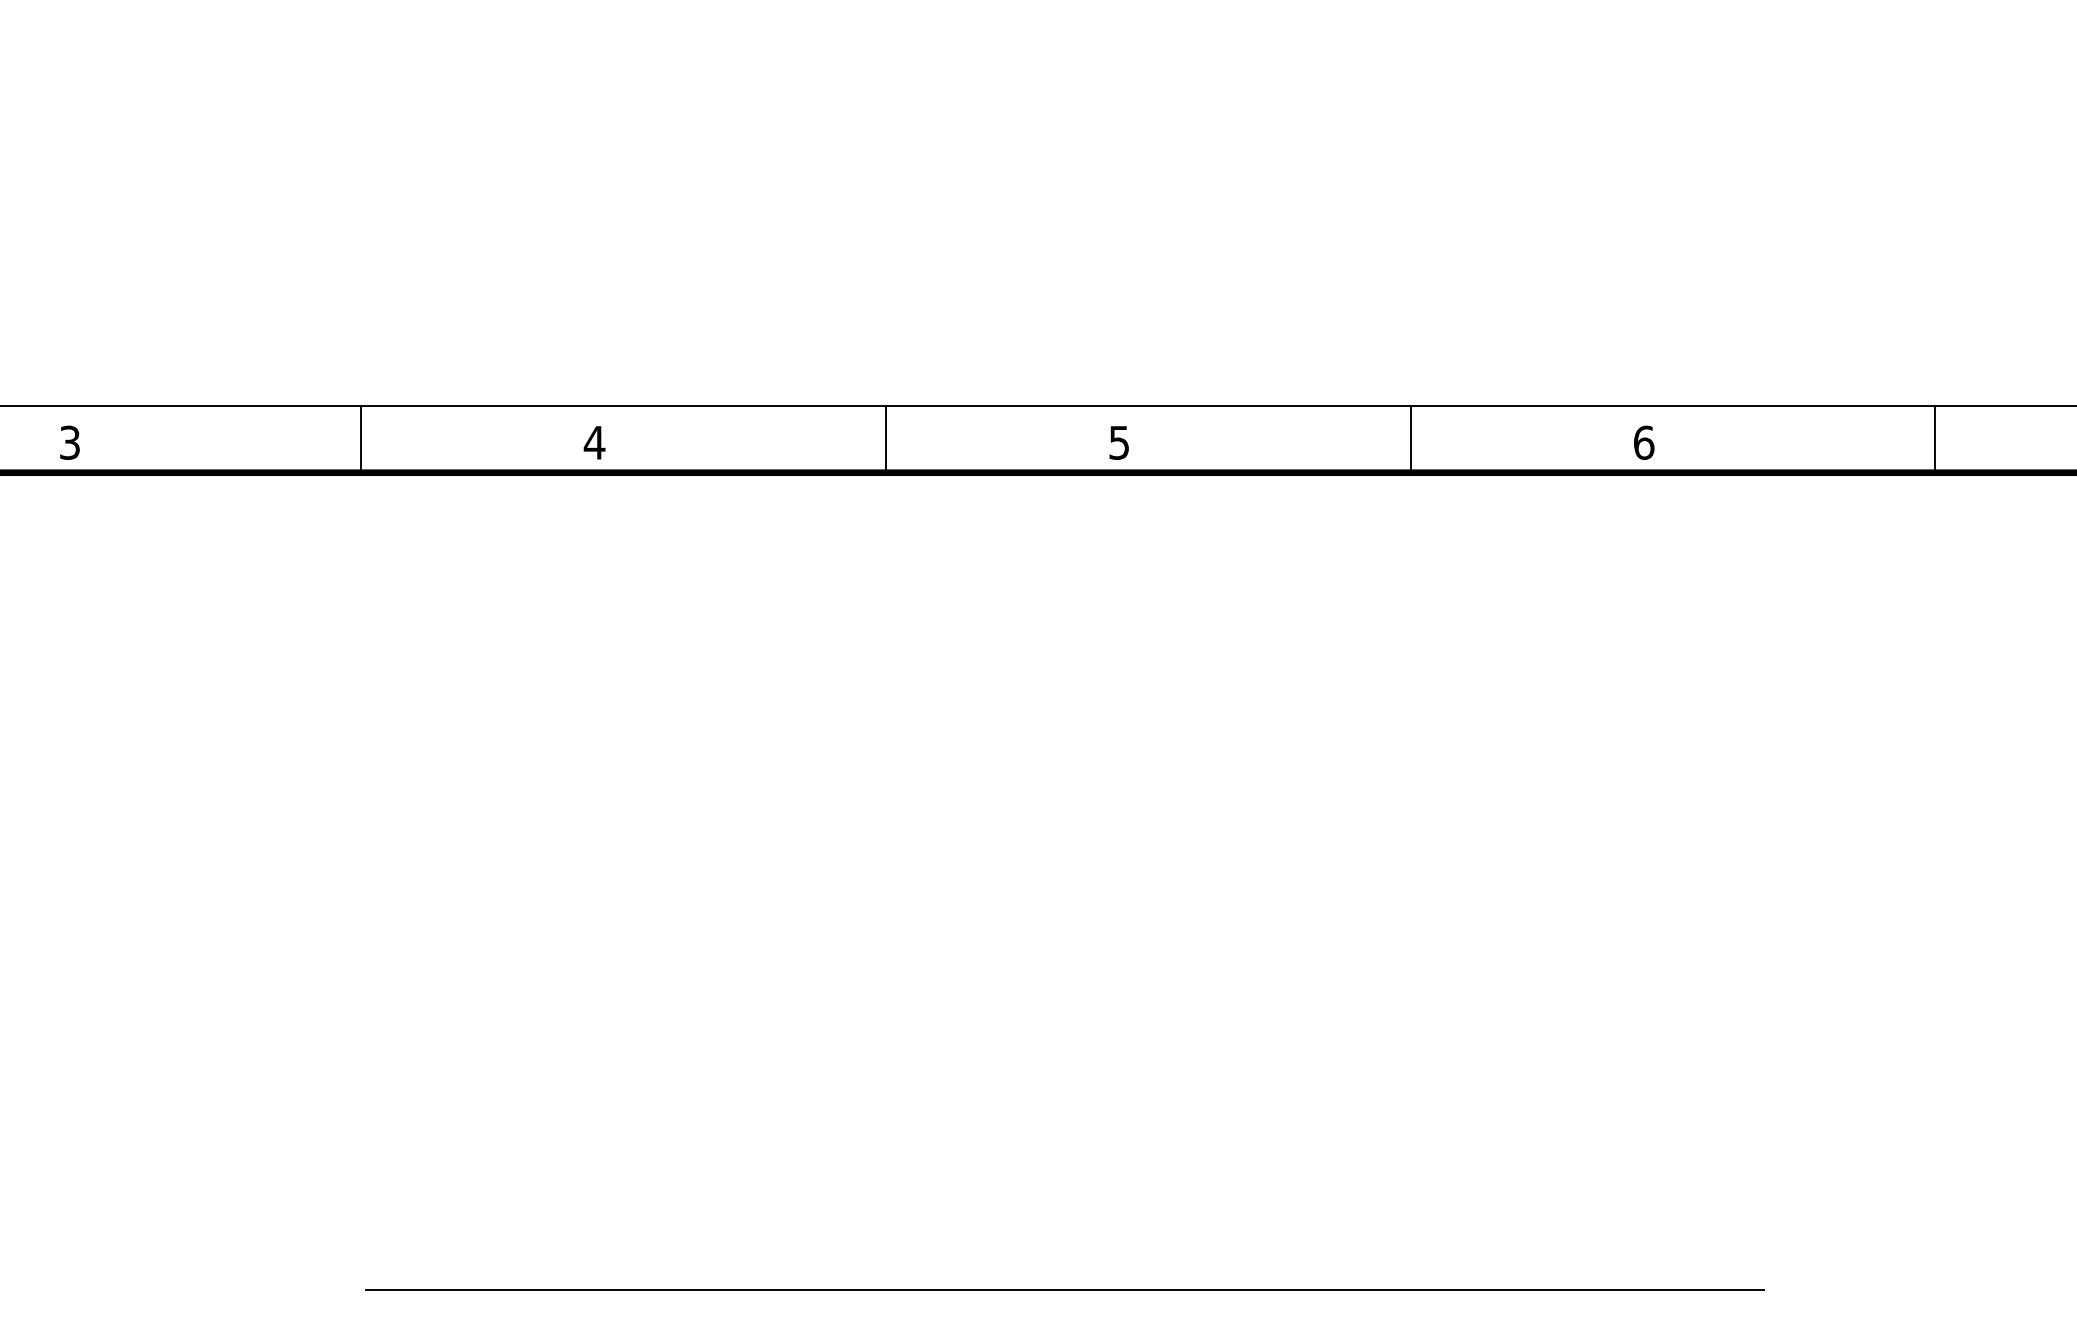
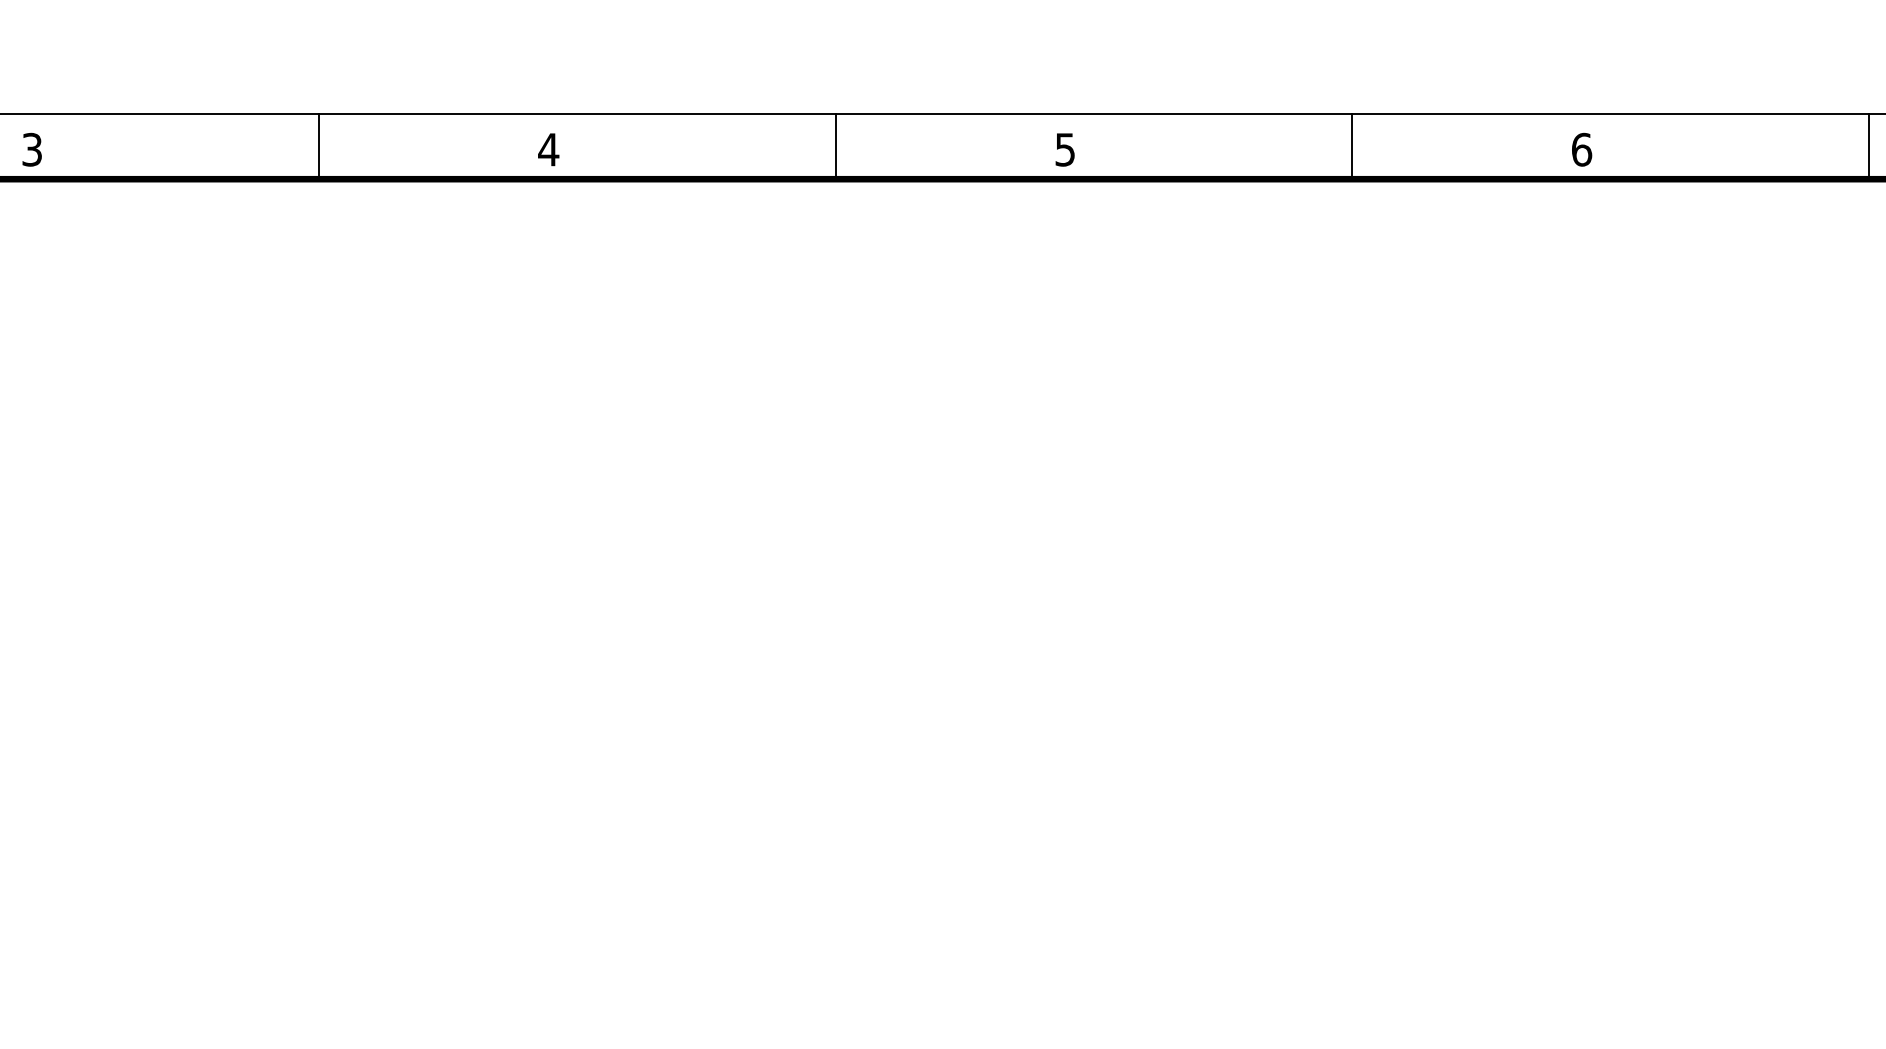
line: (1064, 1289) -> (1011, 983), removed

